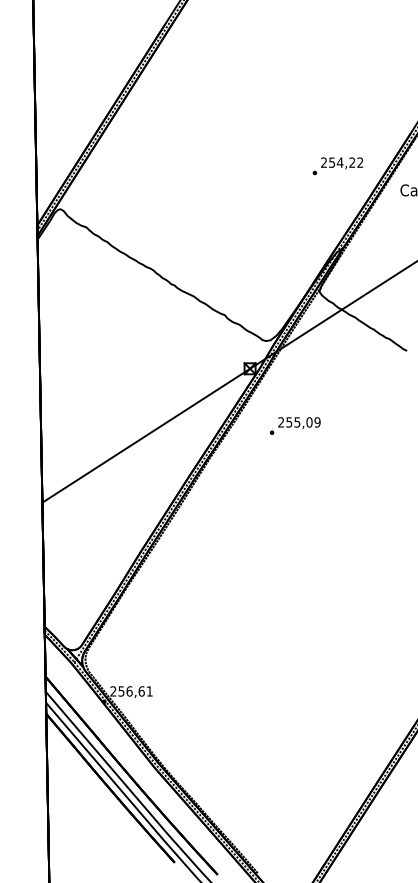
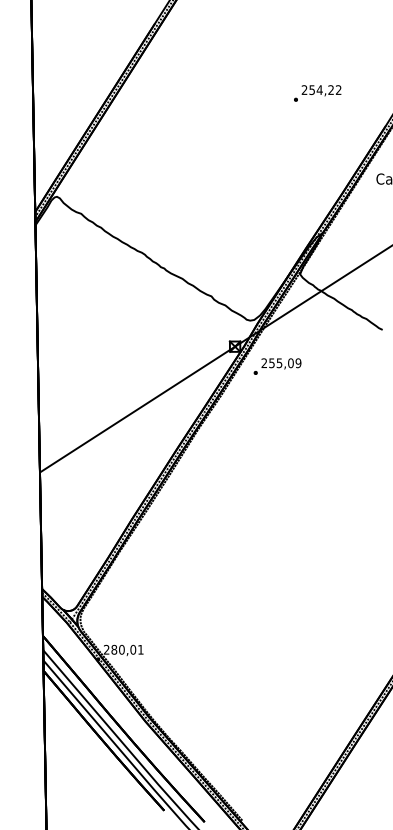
text: (337, 166) -> (317, 93), moved
text: (295, 425) -> (277, 366), moved
text: (131, 691) -> (123, 649), 256,61 -> 280,01

